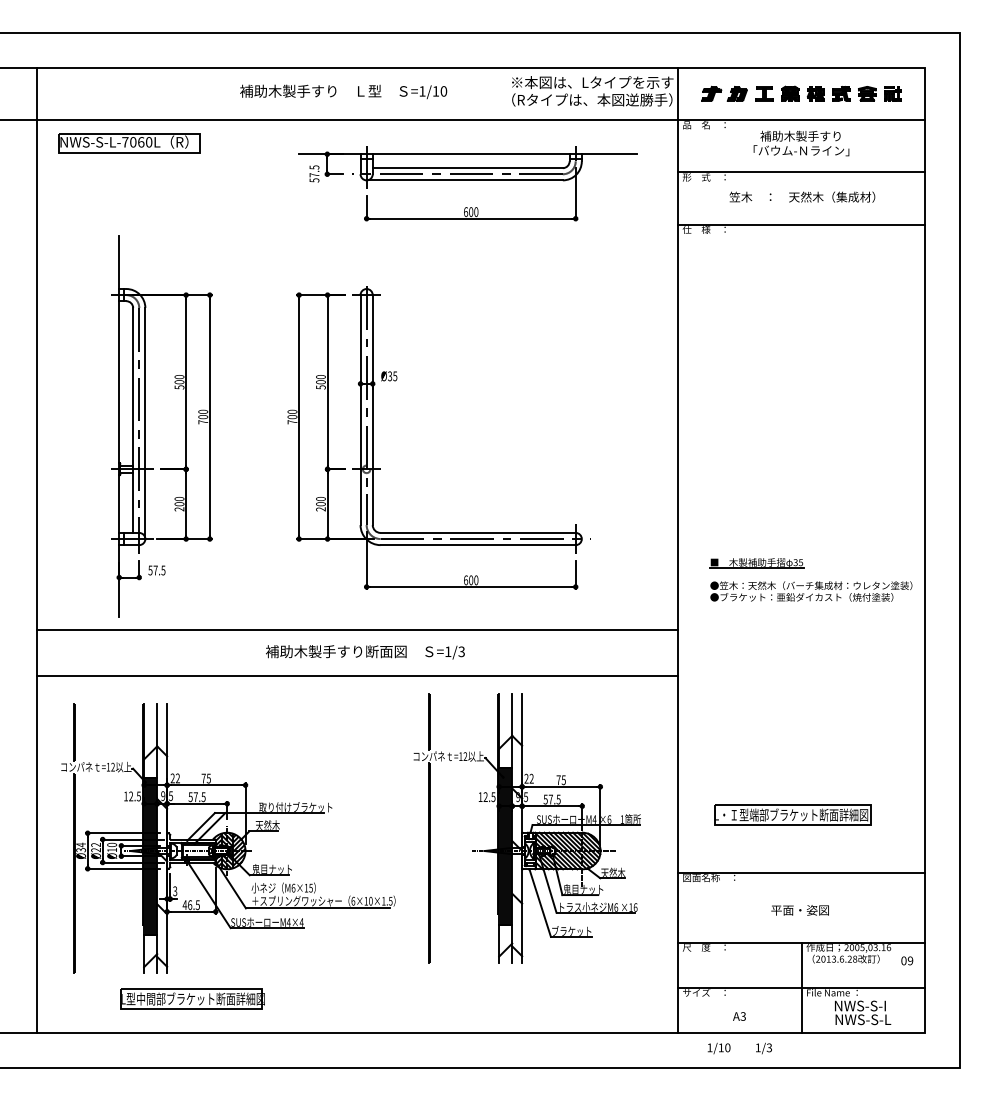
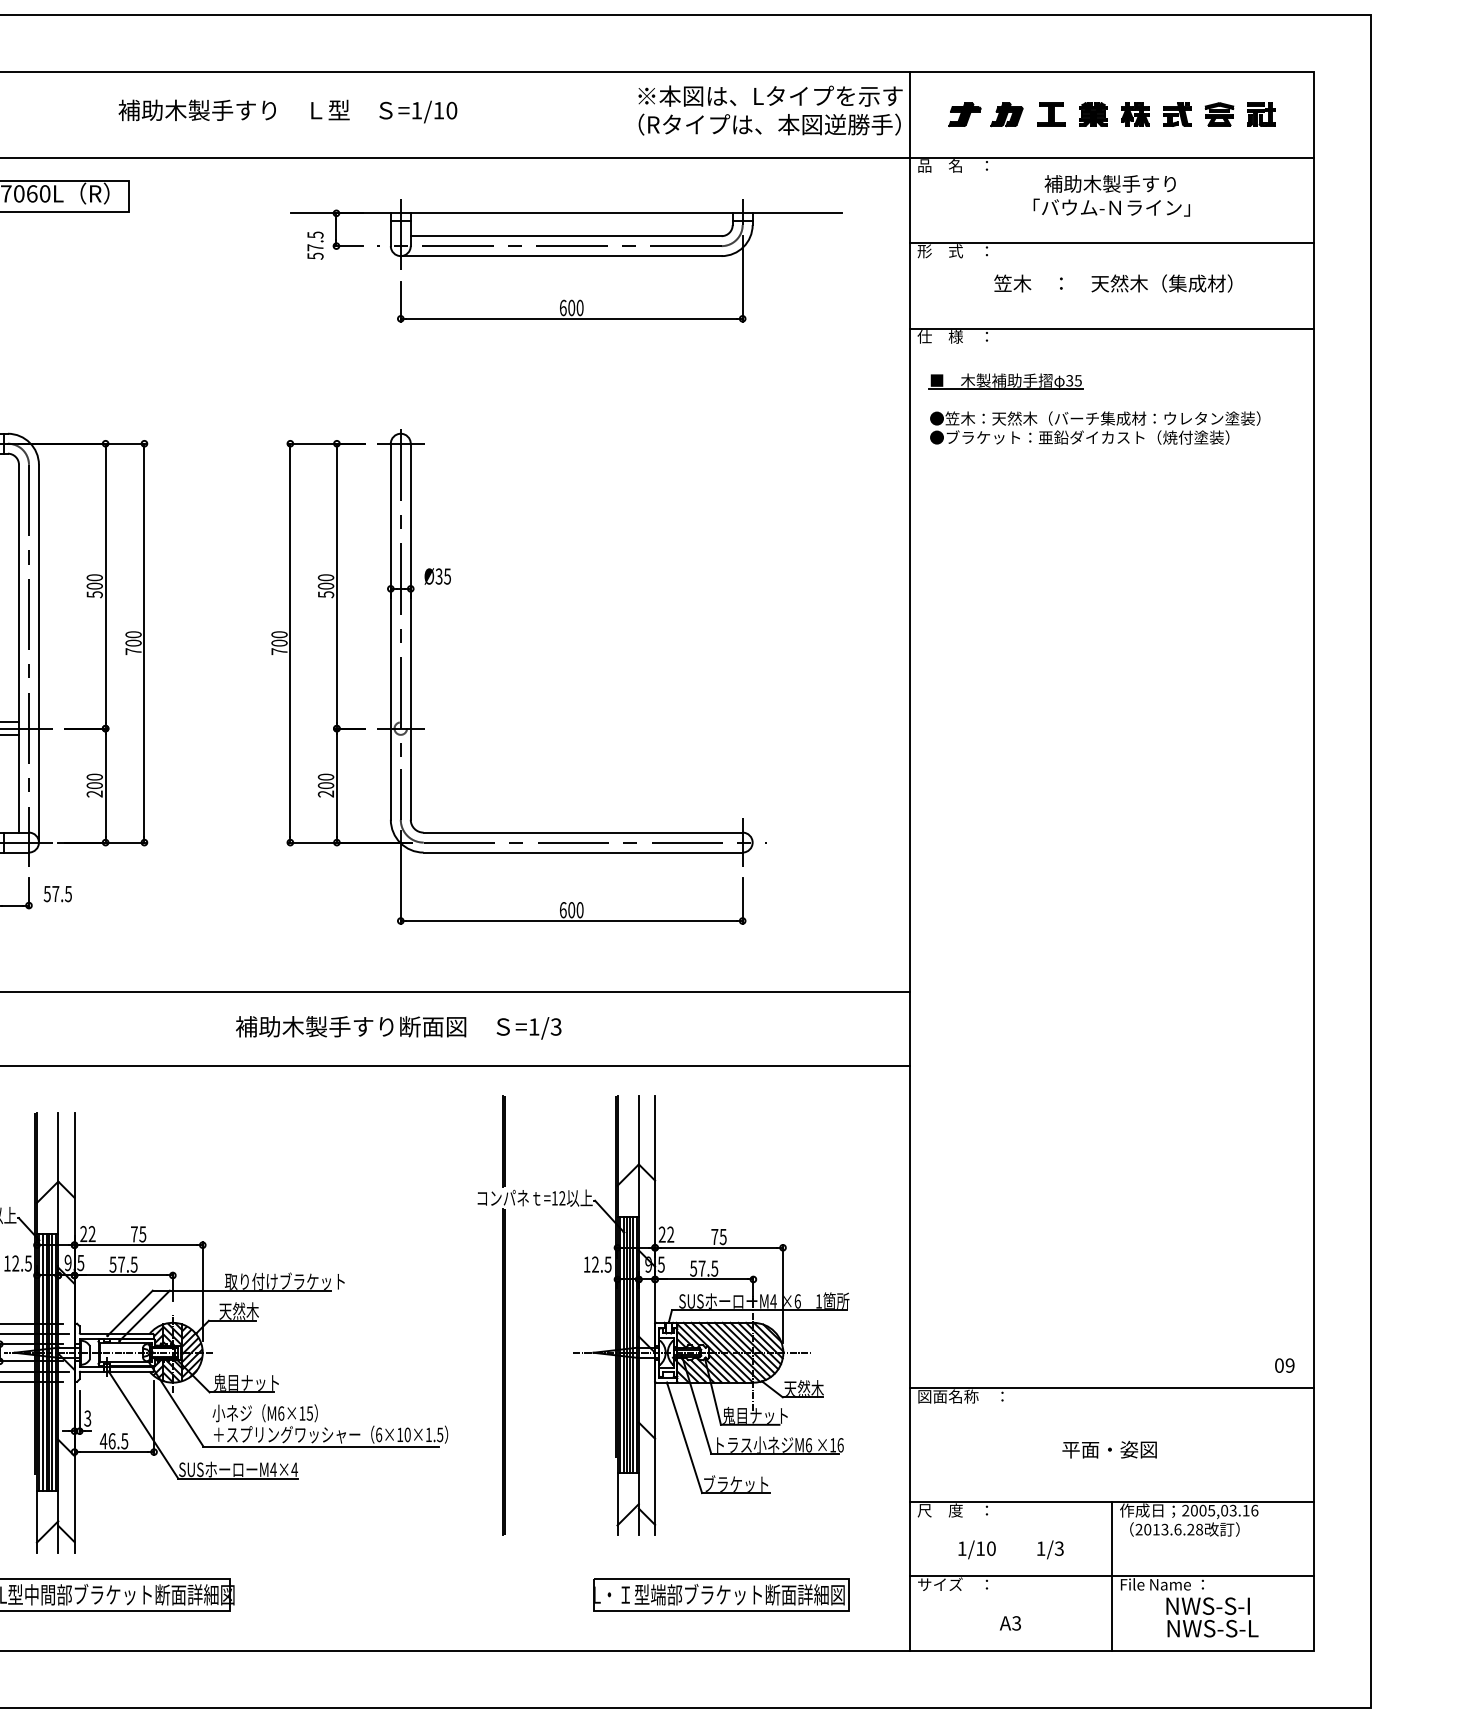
text: (343, 91) -> (287, 110), moved
part: (810, 579) -> (1093, 408), moved
part: (792, 814) -> (721, 1593), moved
text: (907, 960) -> (1285, 1364), moved
text: (739, 1048) -> (1010, 1549), moved

